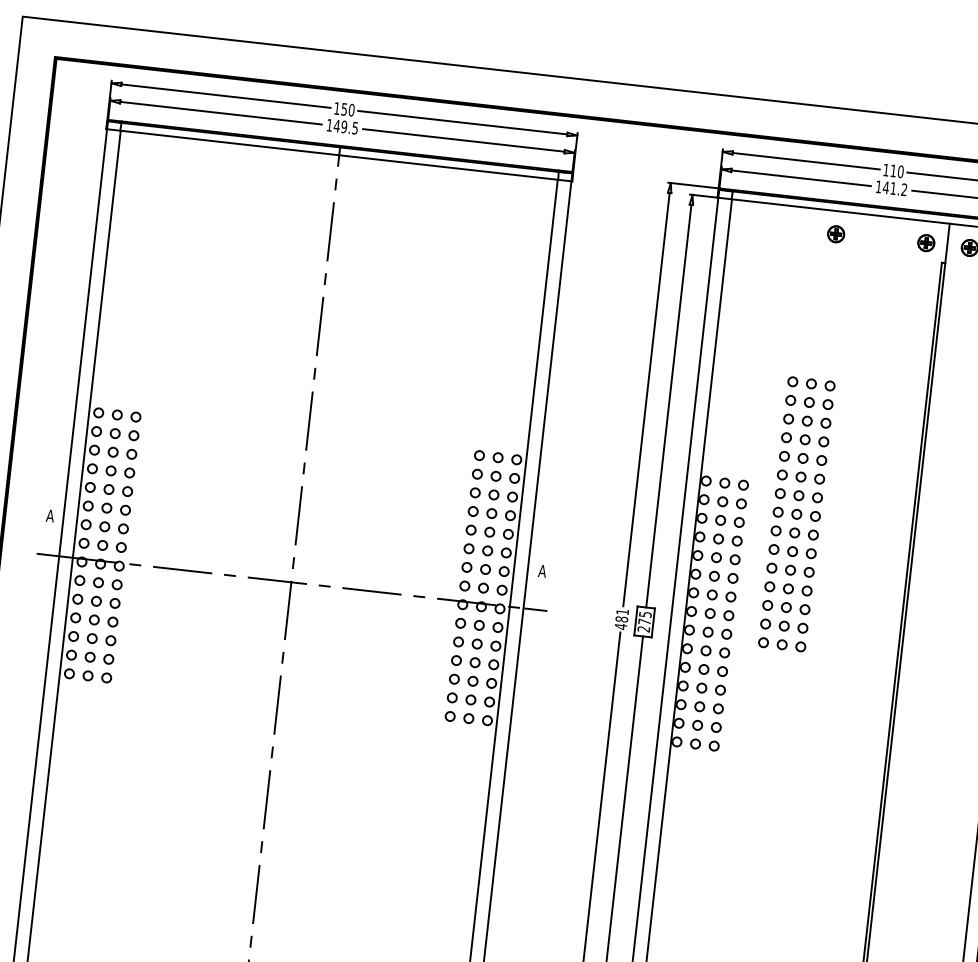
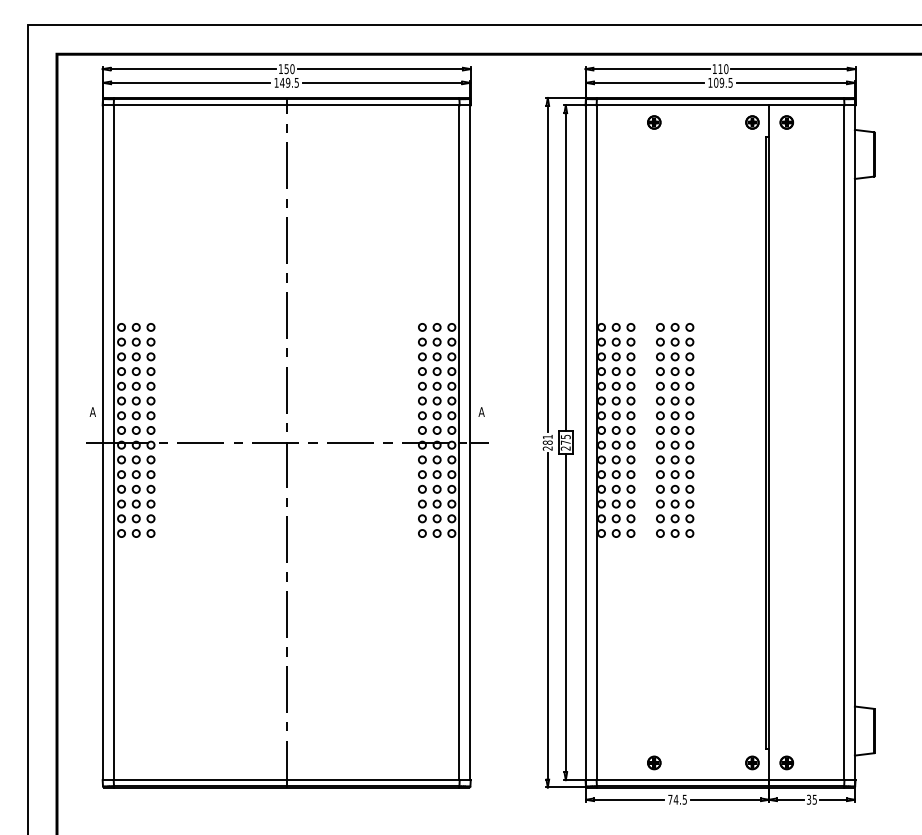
text: (894, 188) -> (722, 82), 141.2 -> 109.5
part: (836, 234) -> (654, 122), moved
part: (797, 514) -> (675, 430), moved
text: (620, 626) -> (547, 448), 481 -> 281

